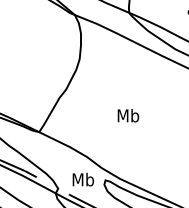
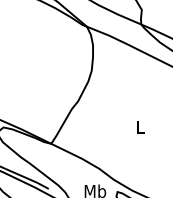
text: (128, 115) -> (140, 127), Mb -> L

